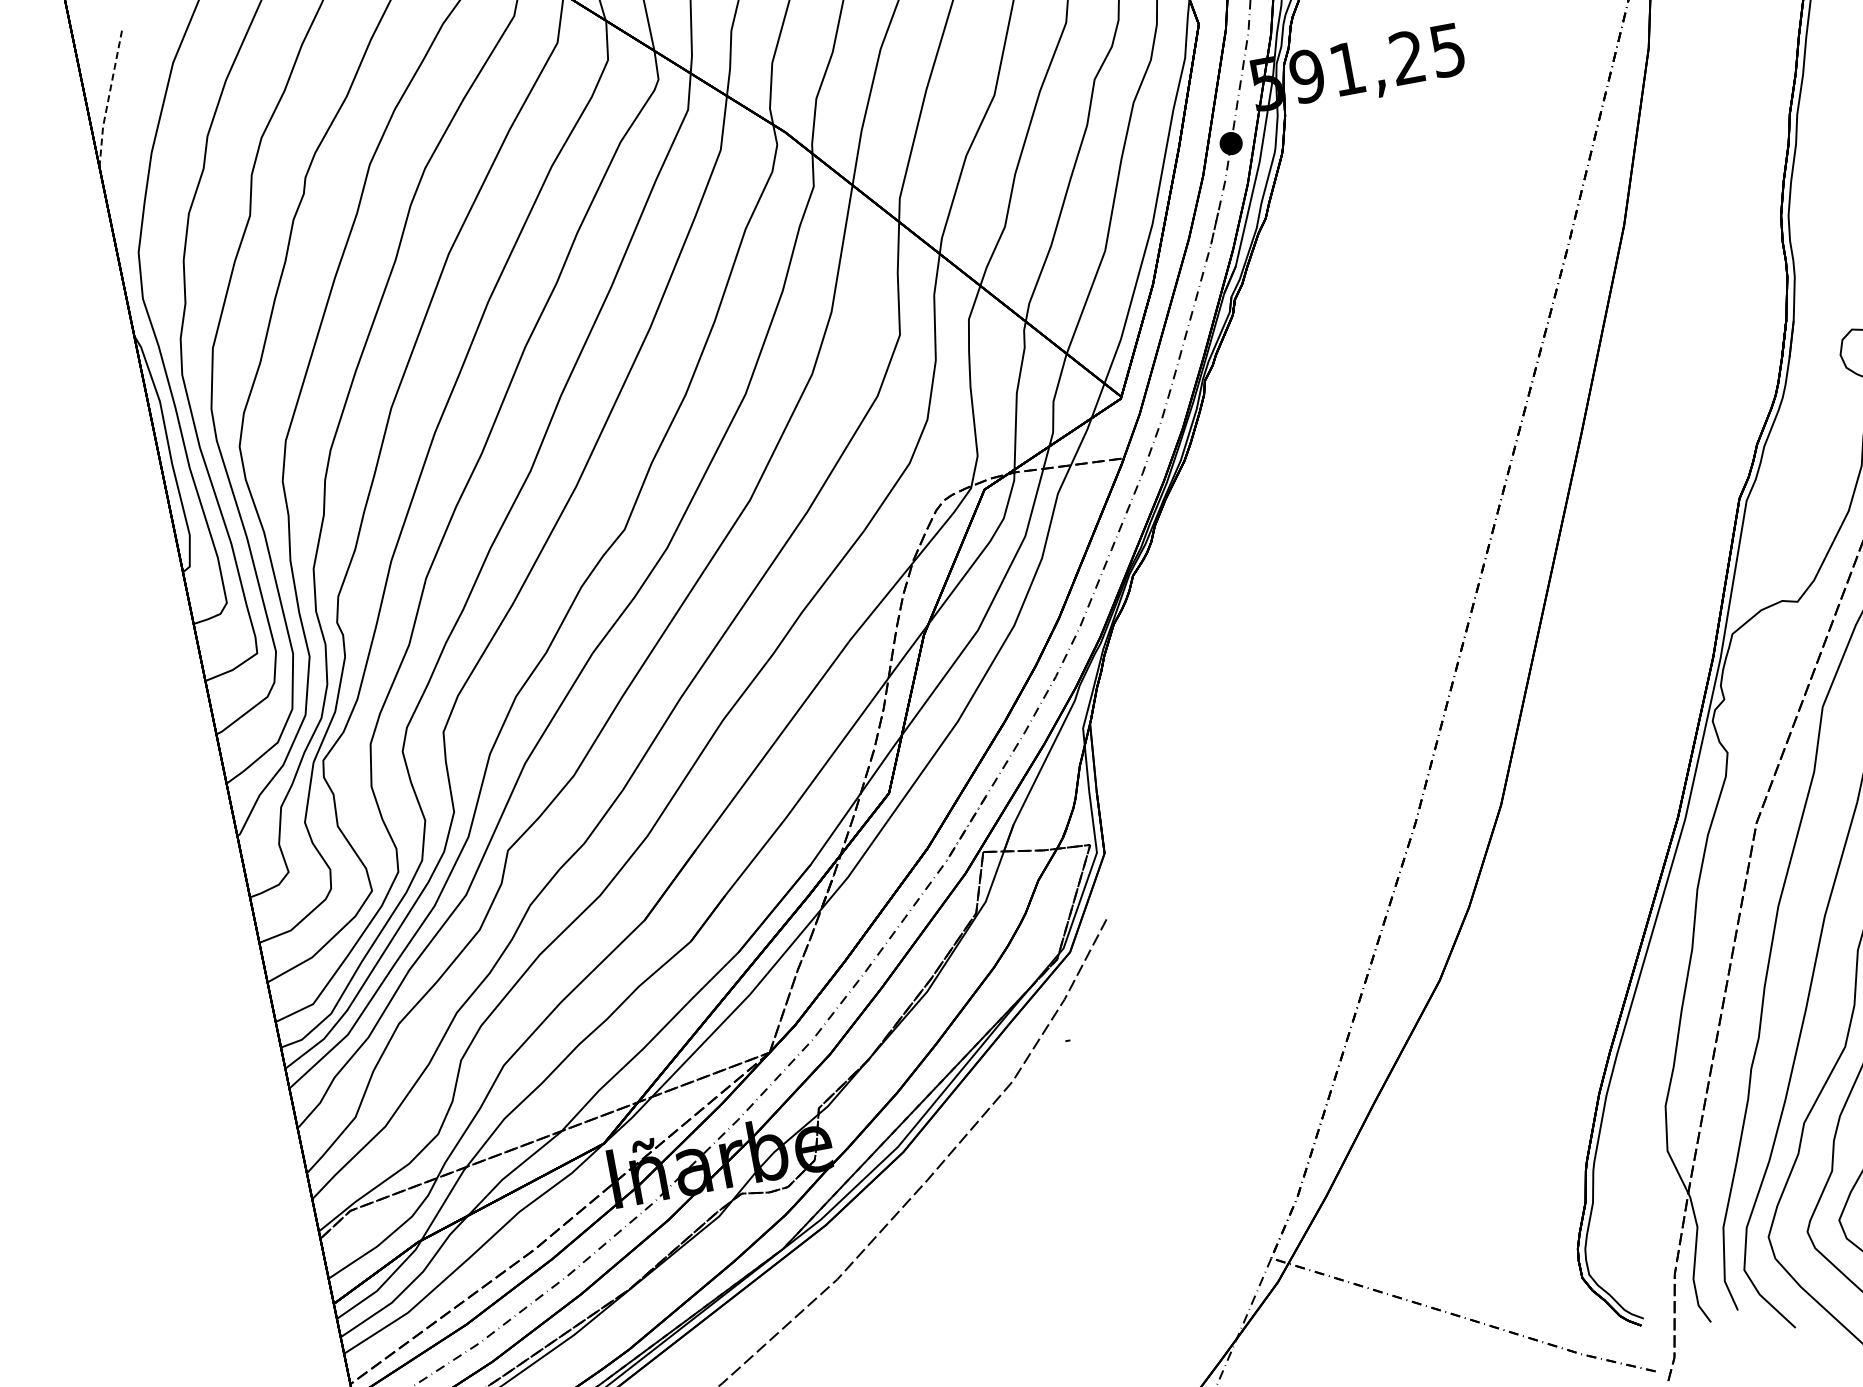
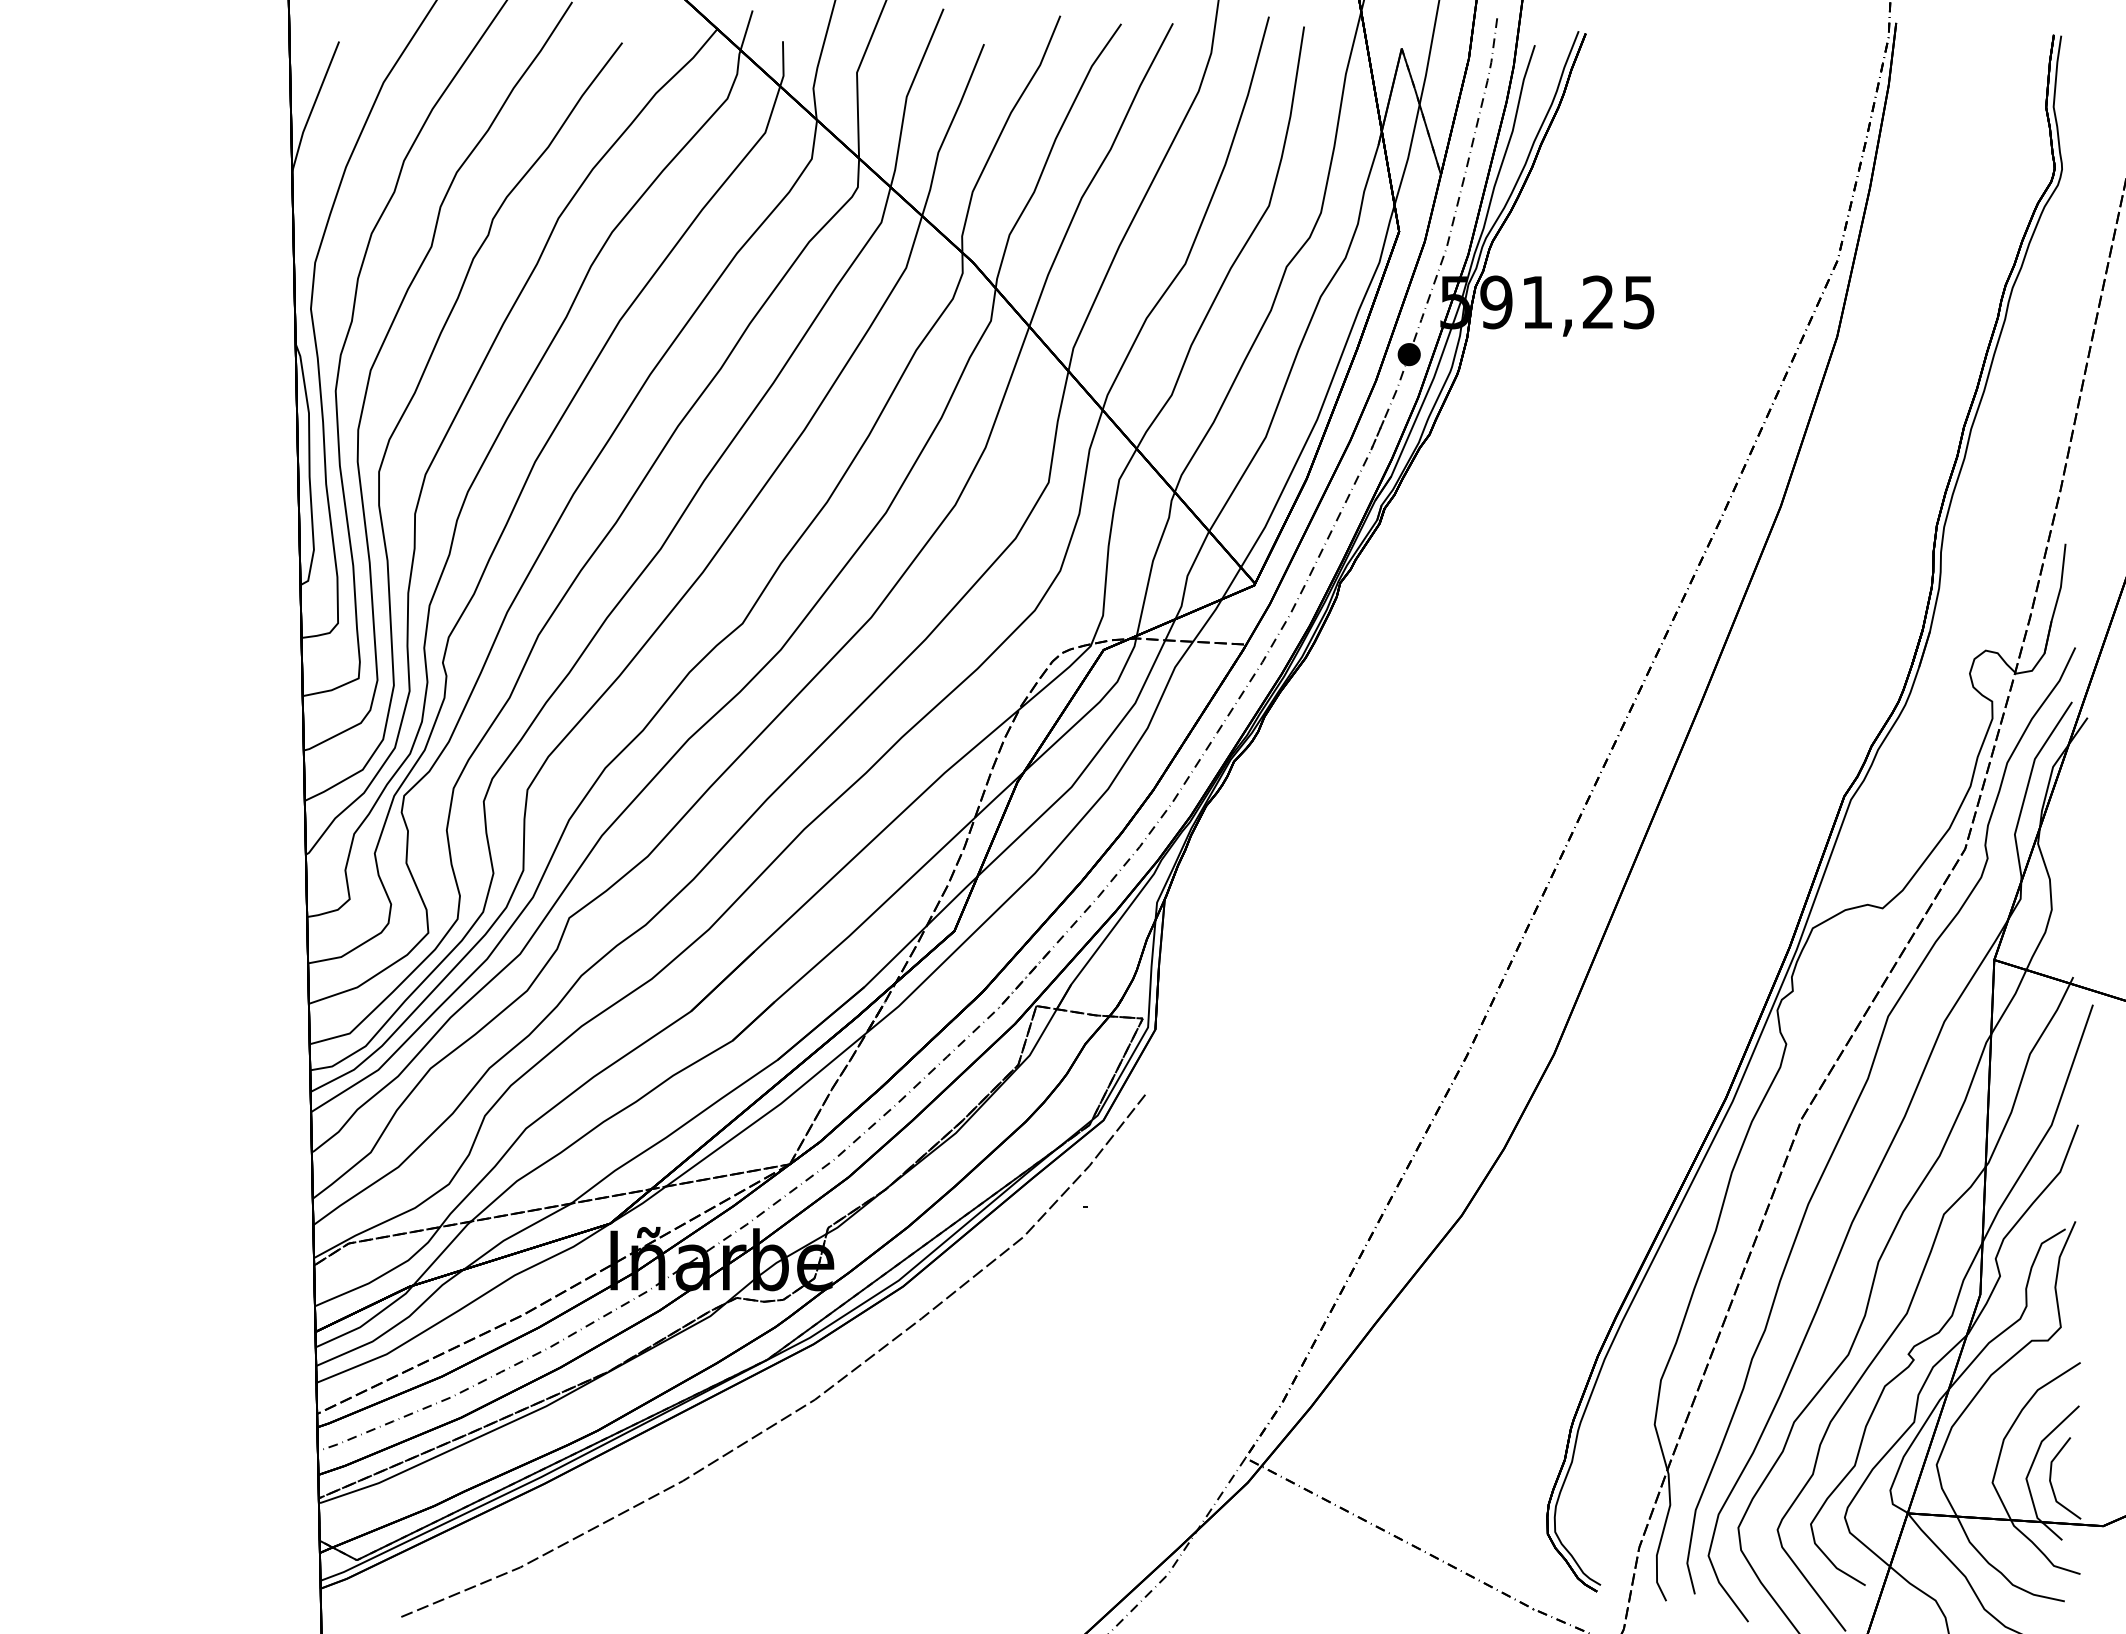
line: (108, 99) -> (313, 106), dashed -> solid

